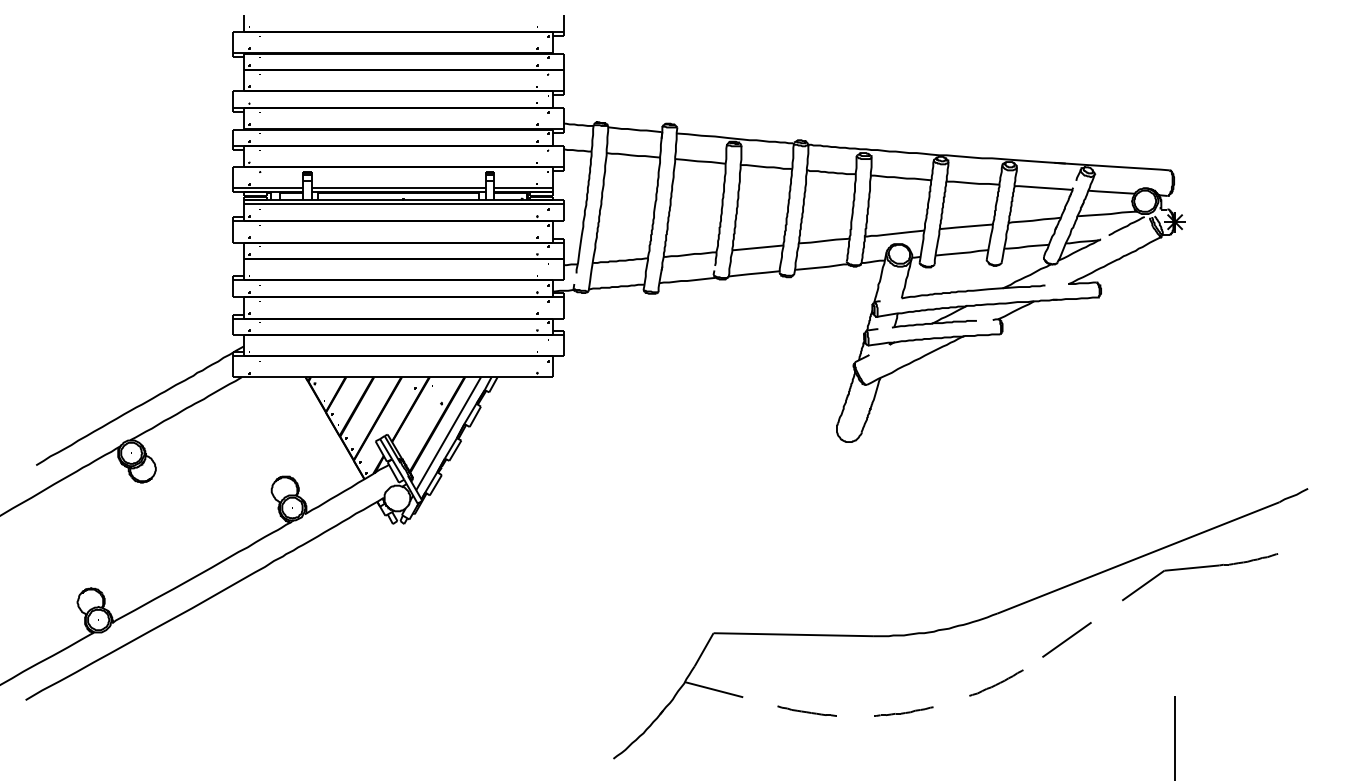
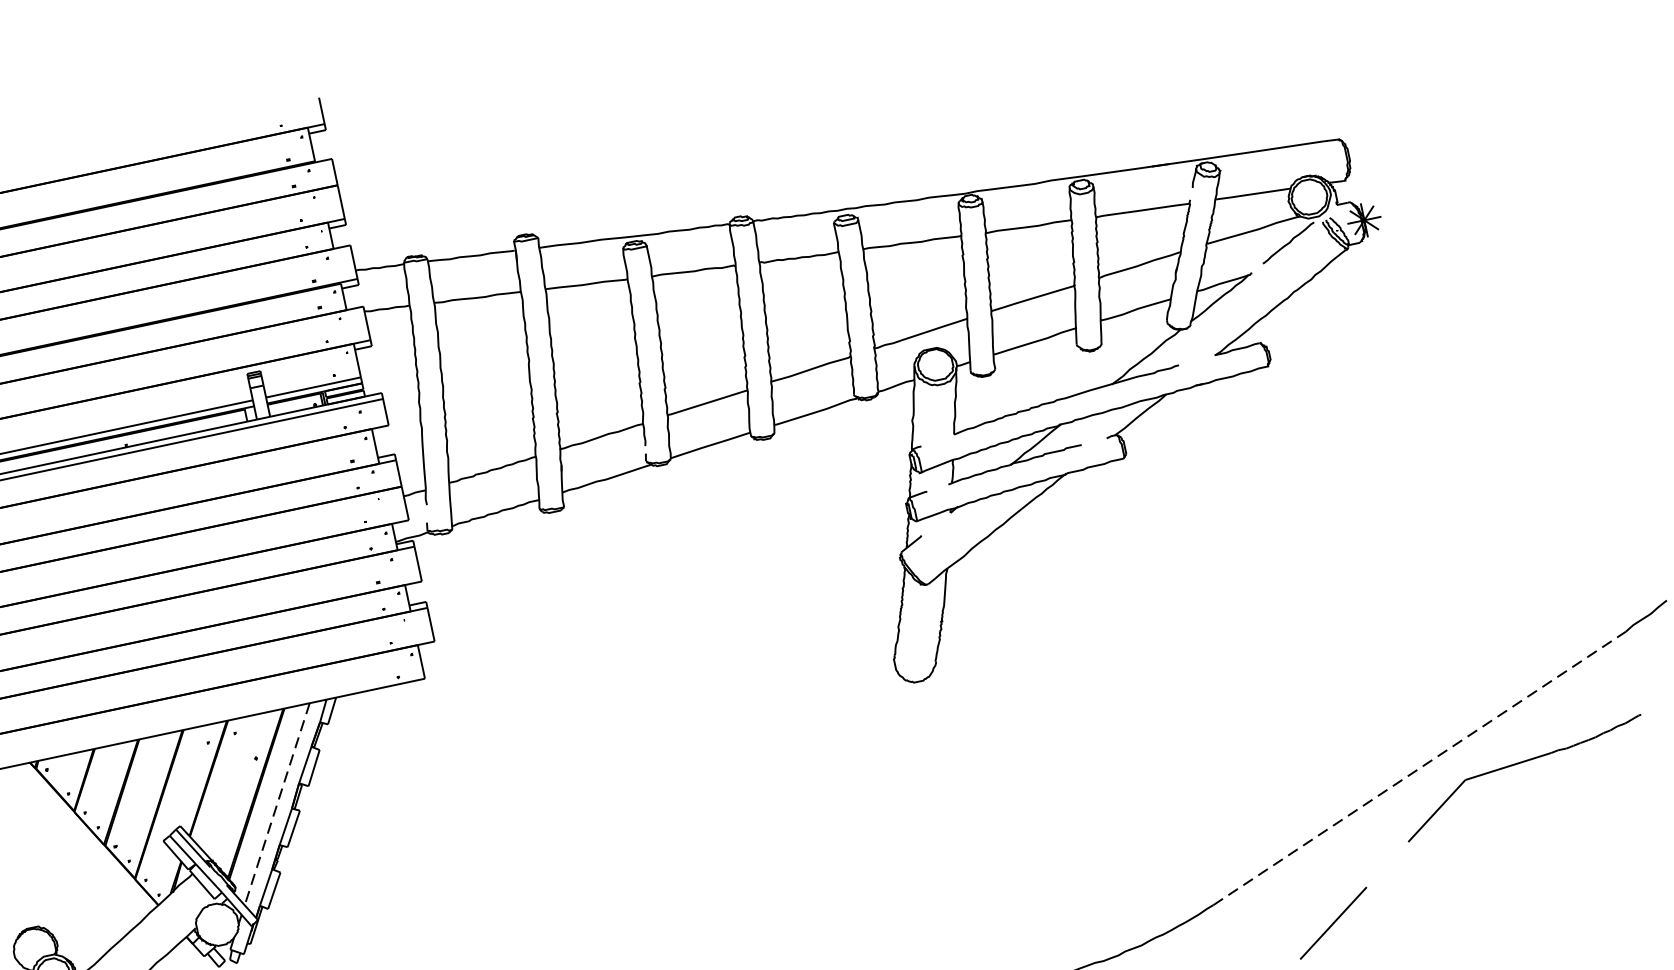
line: (448, 434) -> (277, 805), solid -> dashed
line: (1138, 557) -> (1419, 767), solid -> dashed

